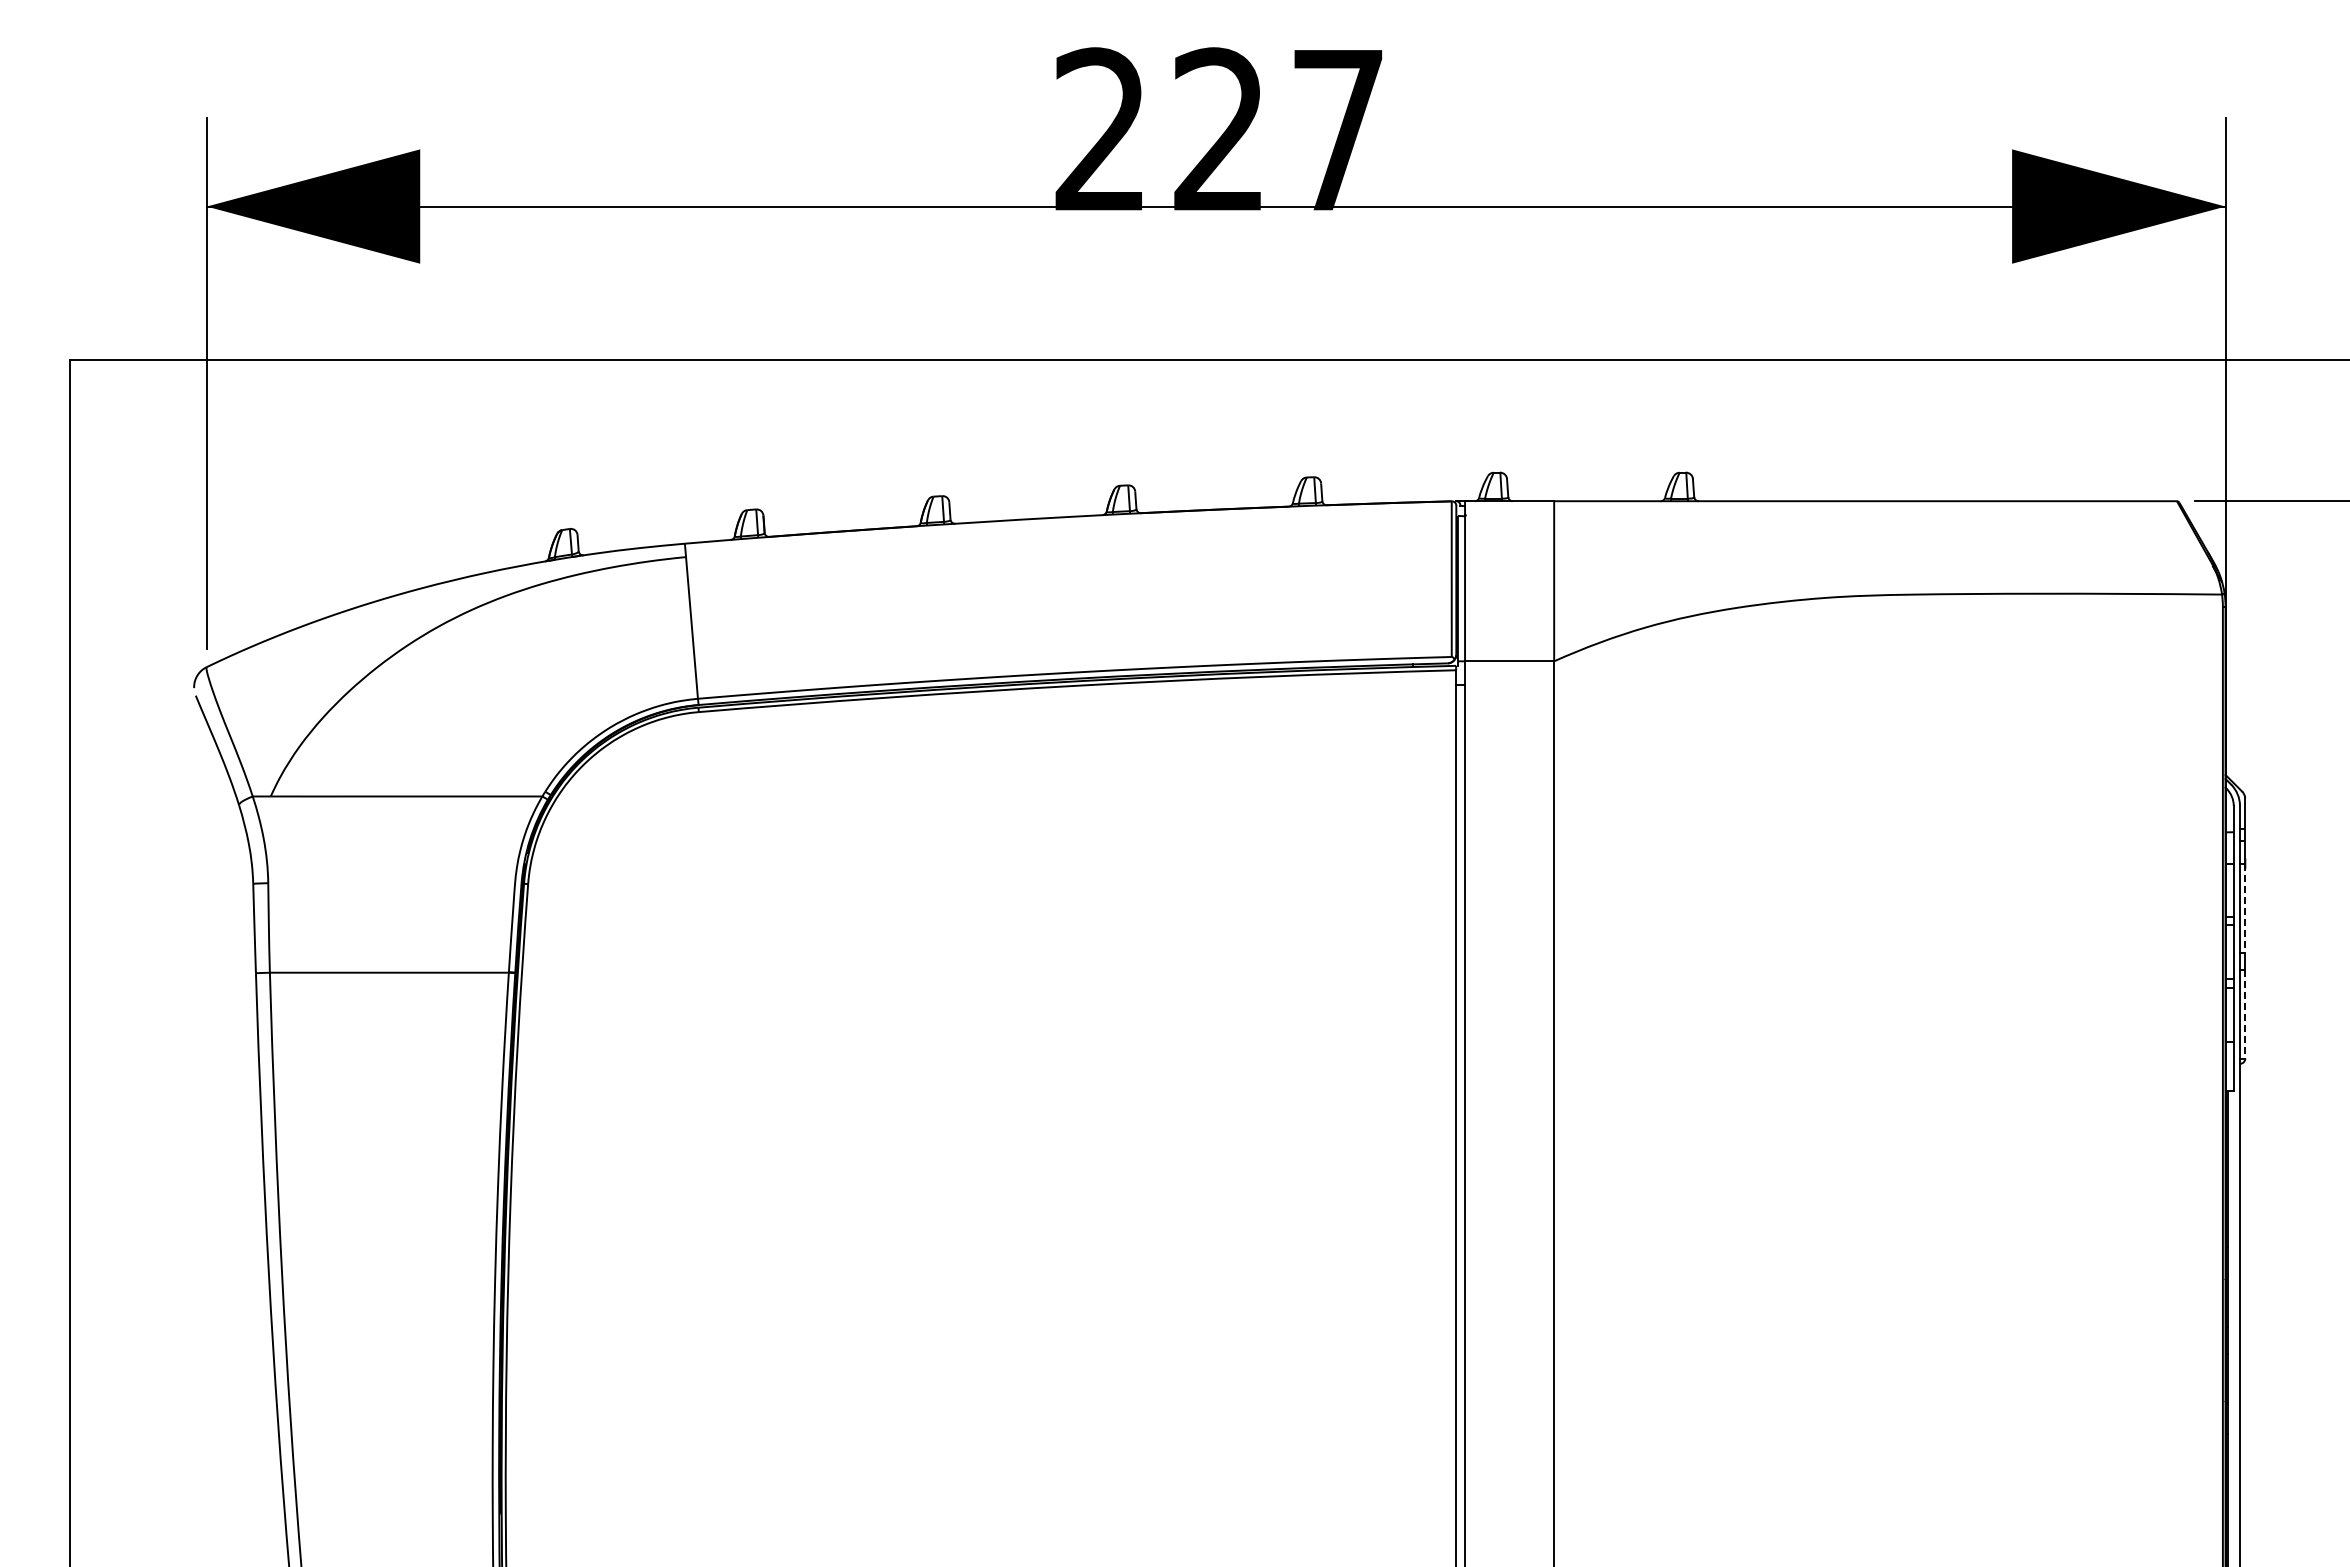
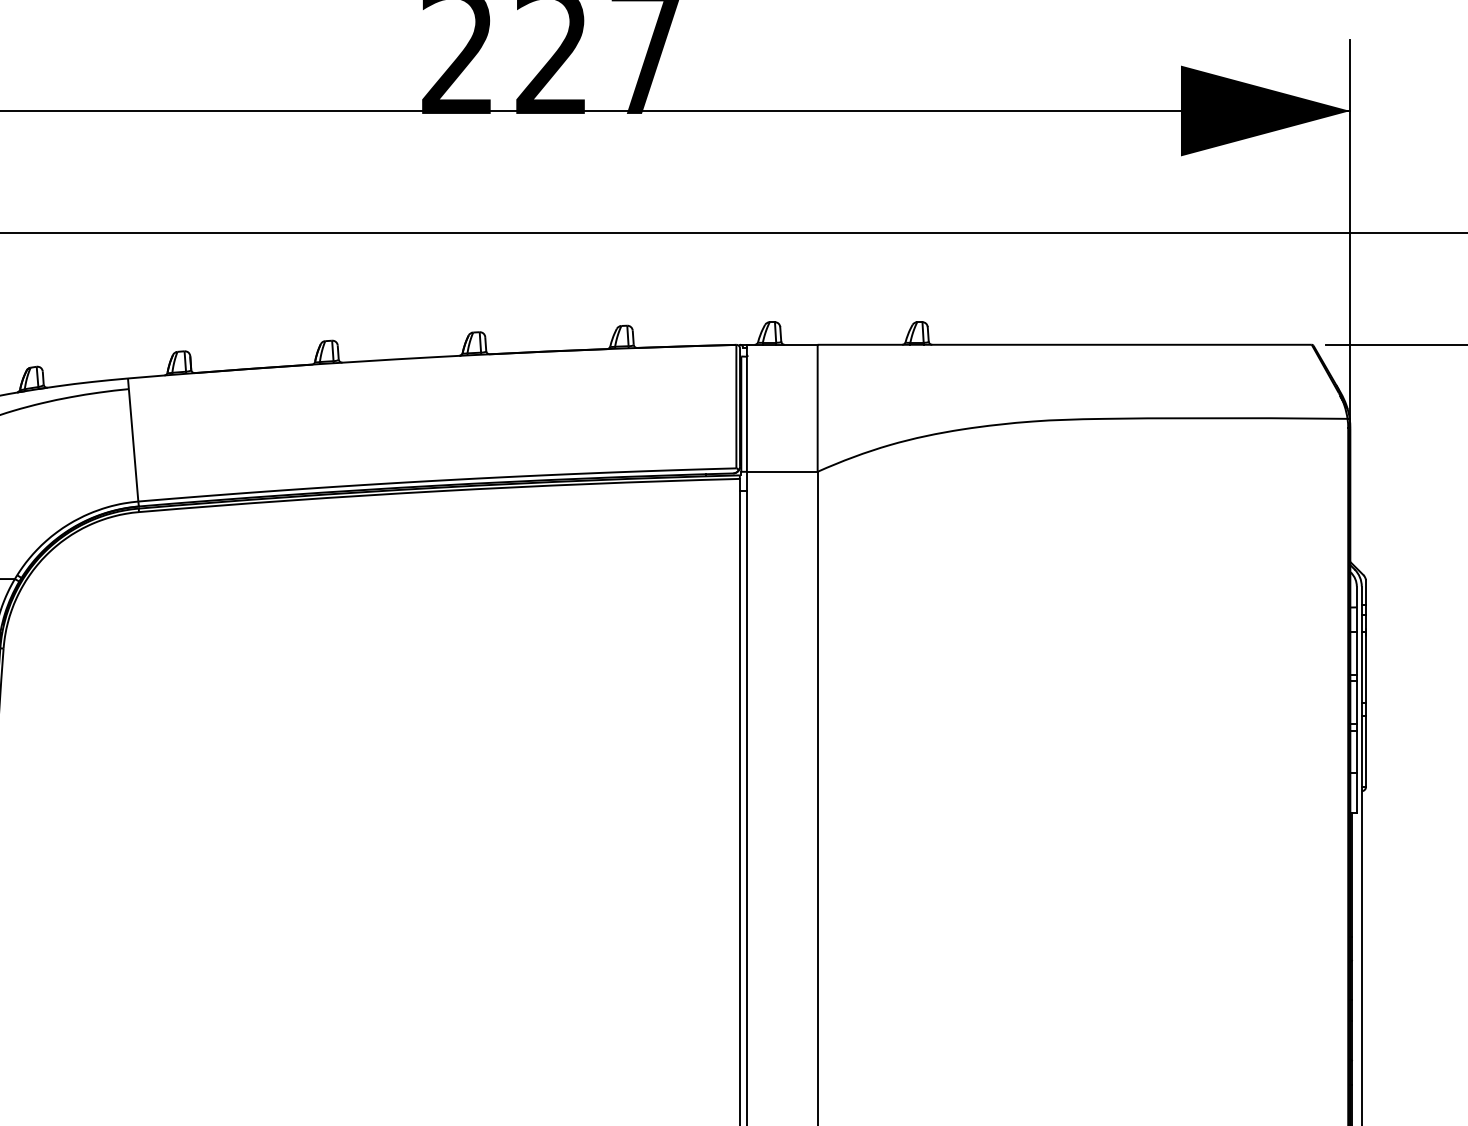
line: (2245, 908) -> (1366, 667), dashed -> solid
line: (2245, 1014) -> (1366, 752), dashed -> solid

